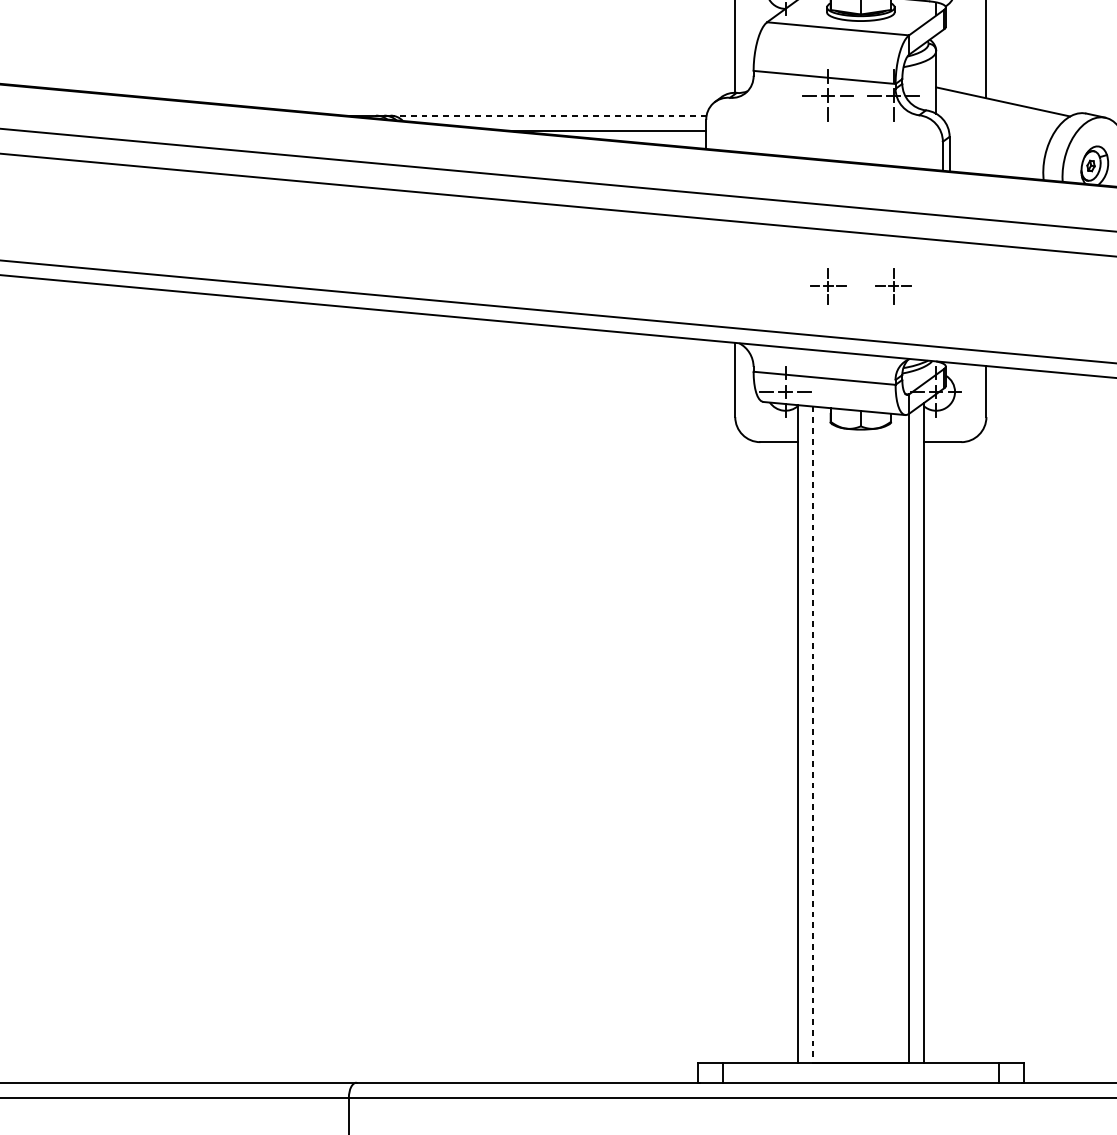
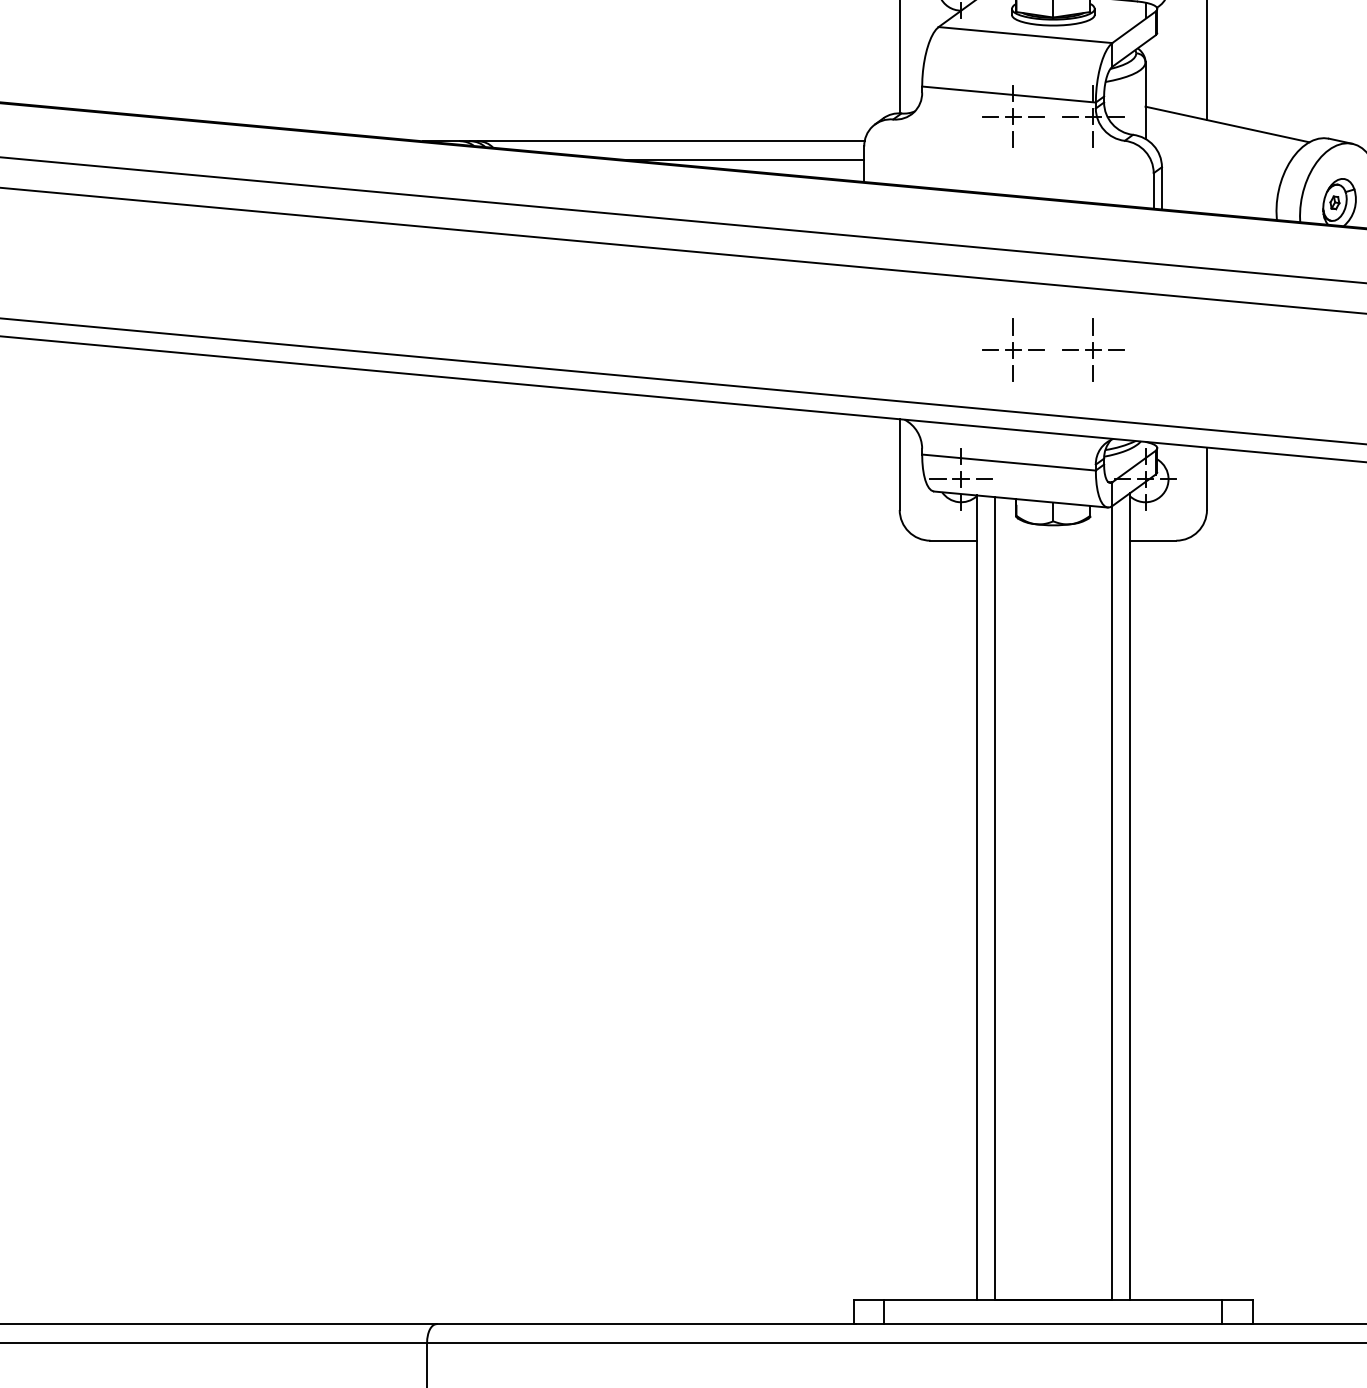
line: (547, 115) -> (670, 141), dashed -> solid
part: (828, 285) -> (1013, 349), size x1.43
part: (893, 285) -> (1093, 349), size x1.43
line: (812, 734) -> (994, 898), dashed -> solid

